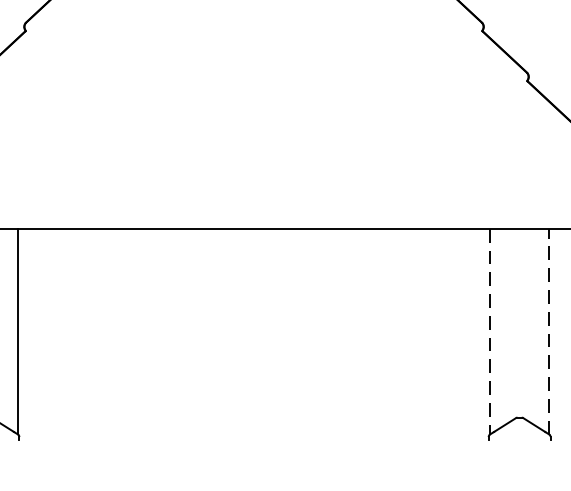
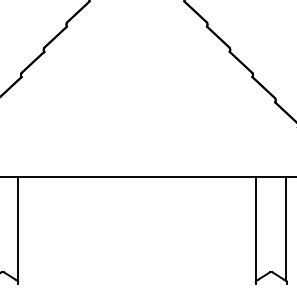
line: (490, 330) -> (256, 228), dashed -> solid
line: (549, 330) -> (286, 228), dashed -> solid

